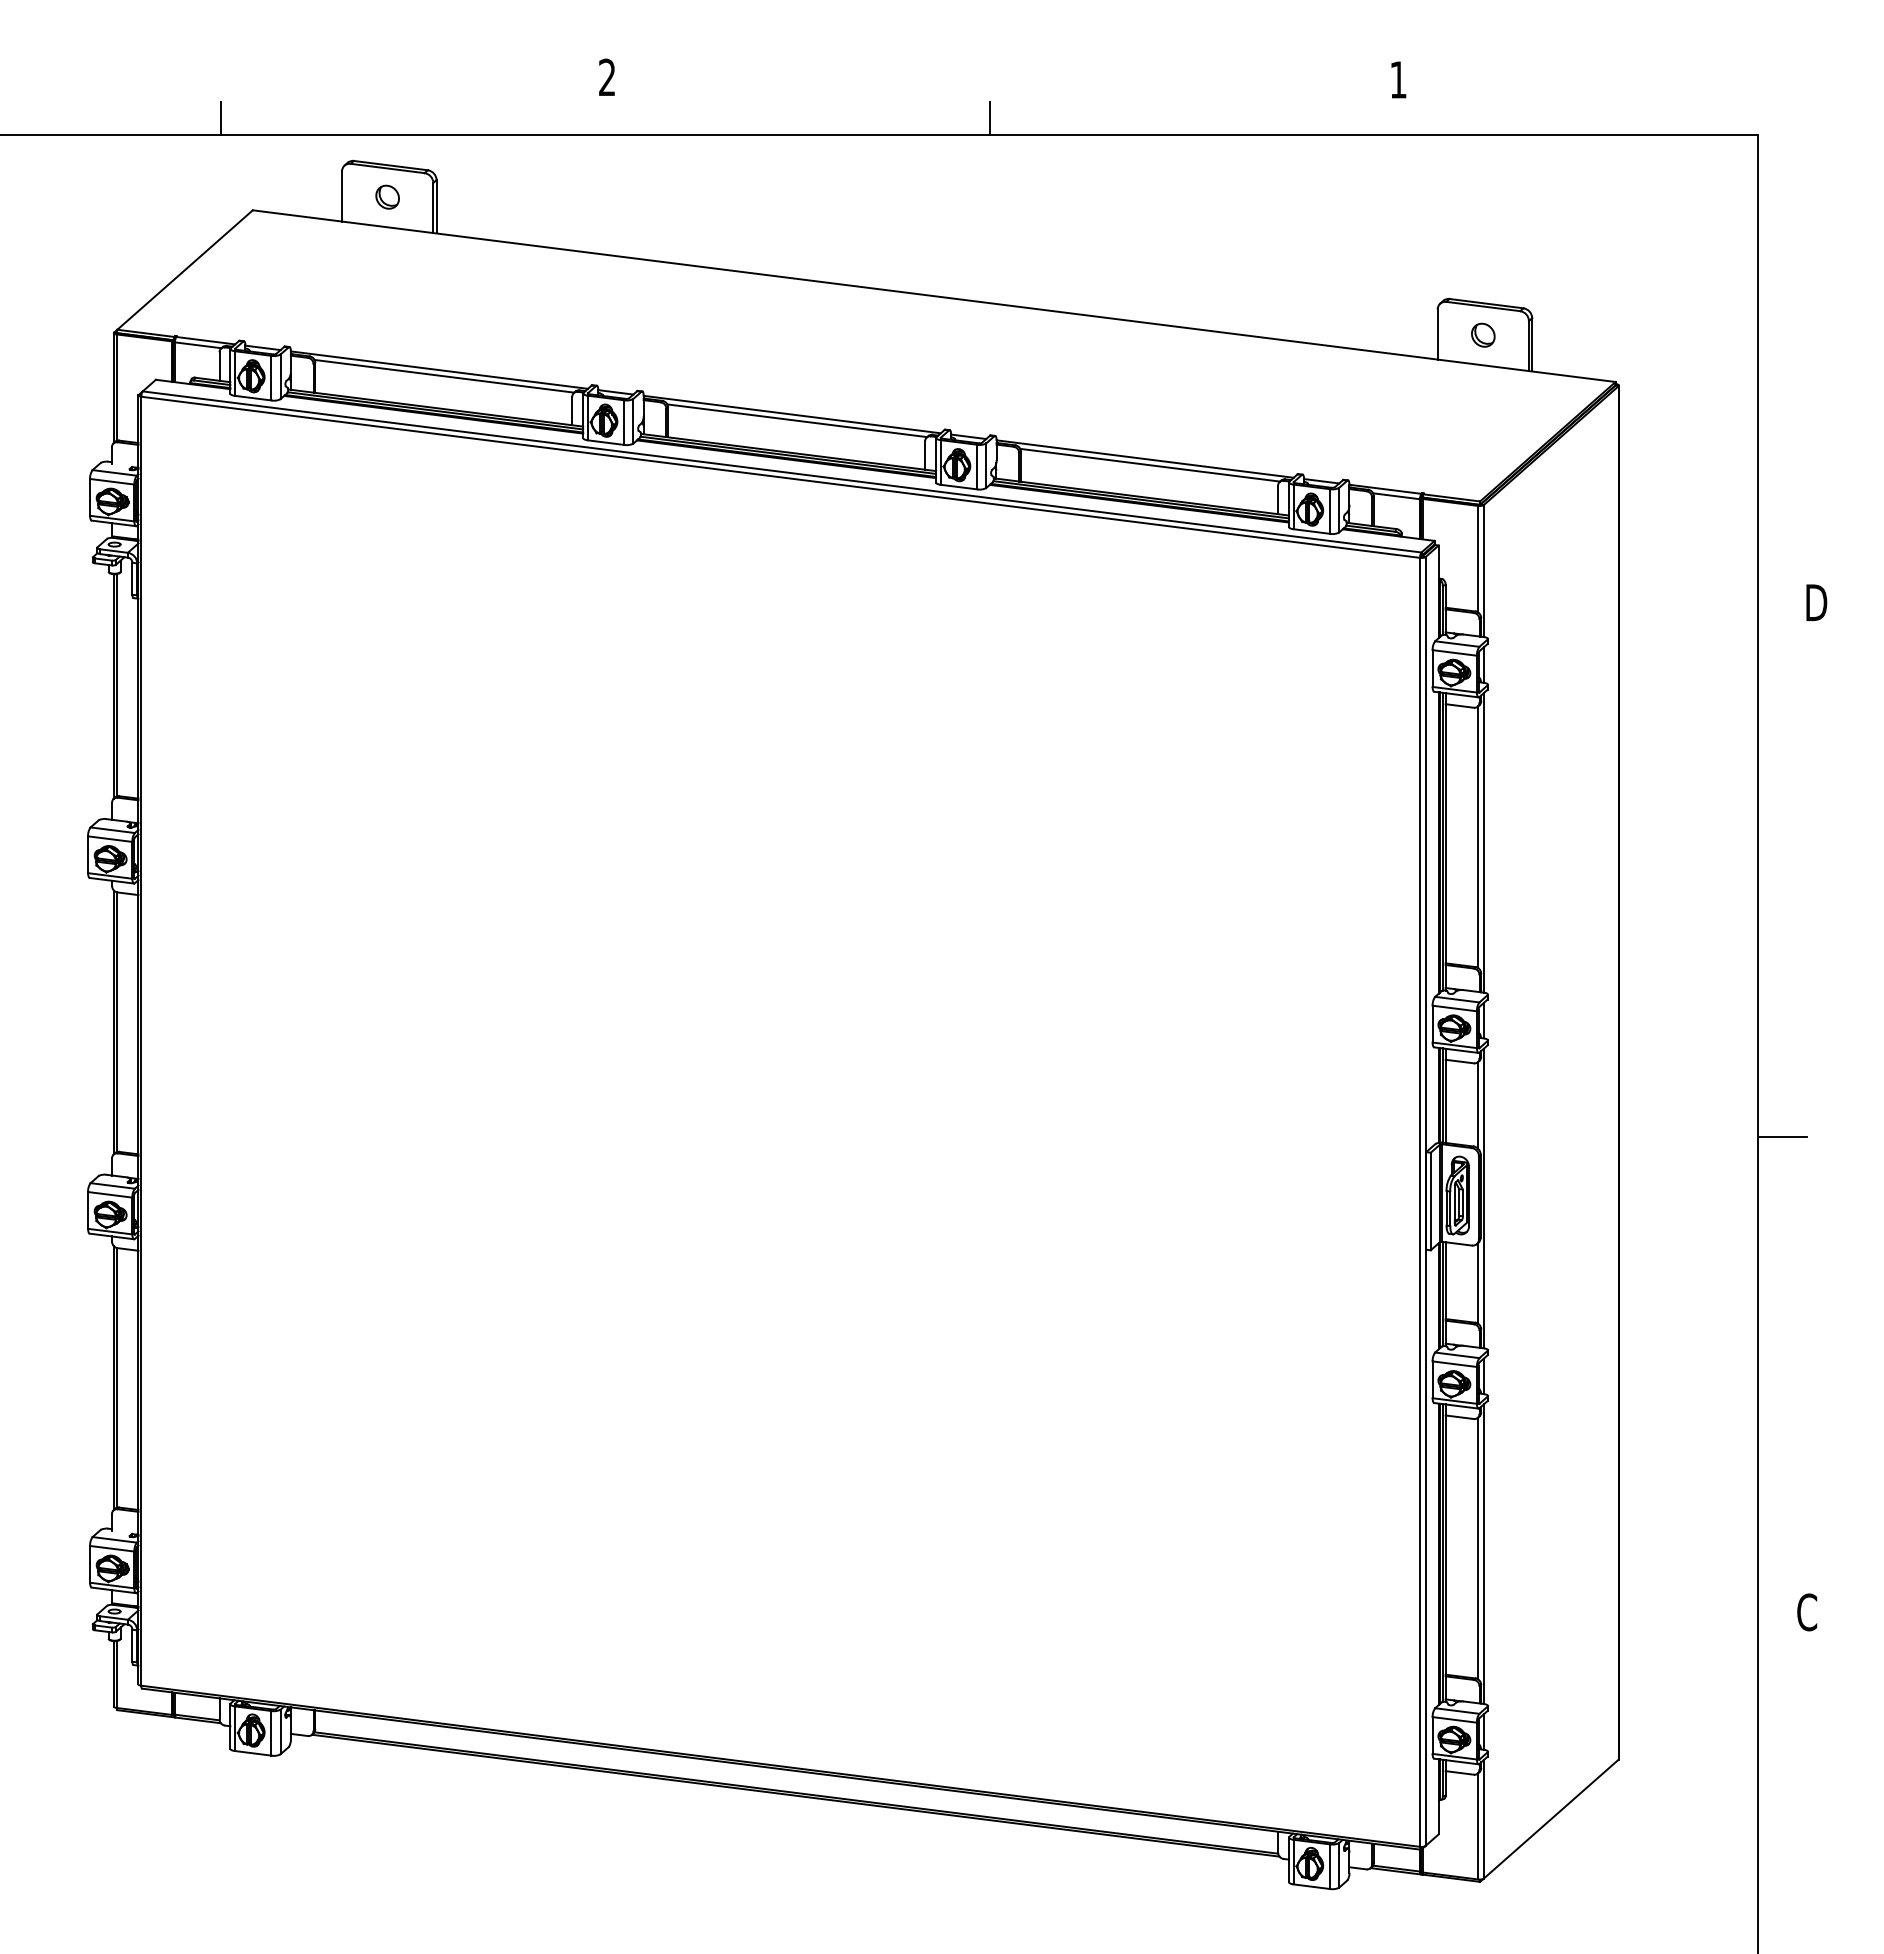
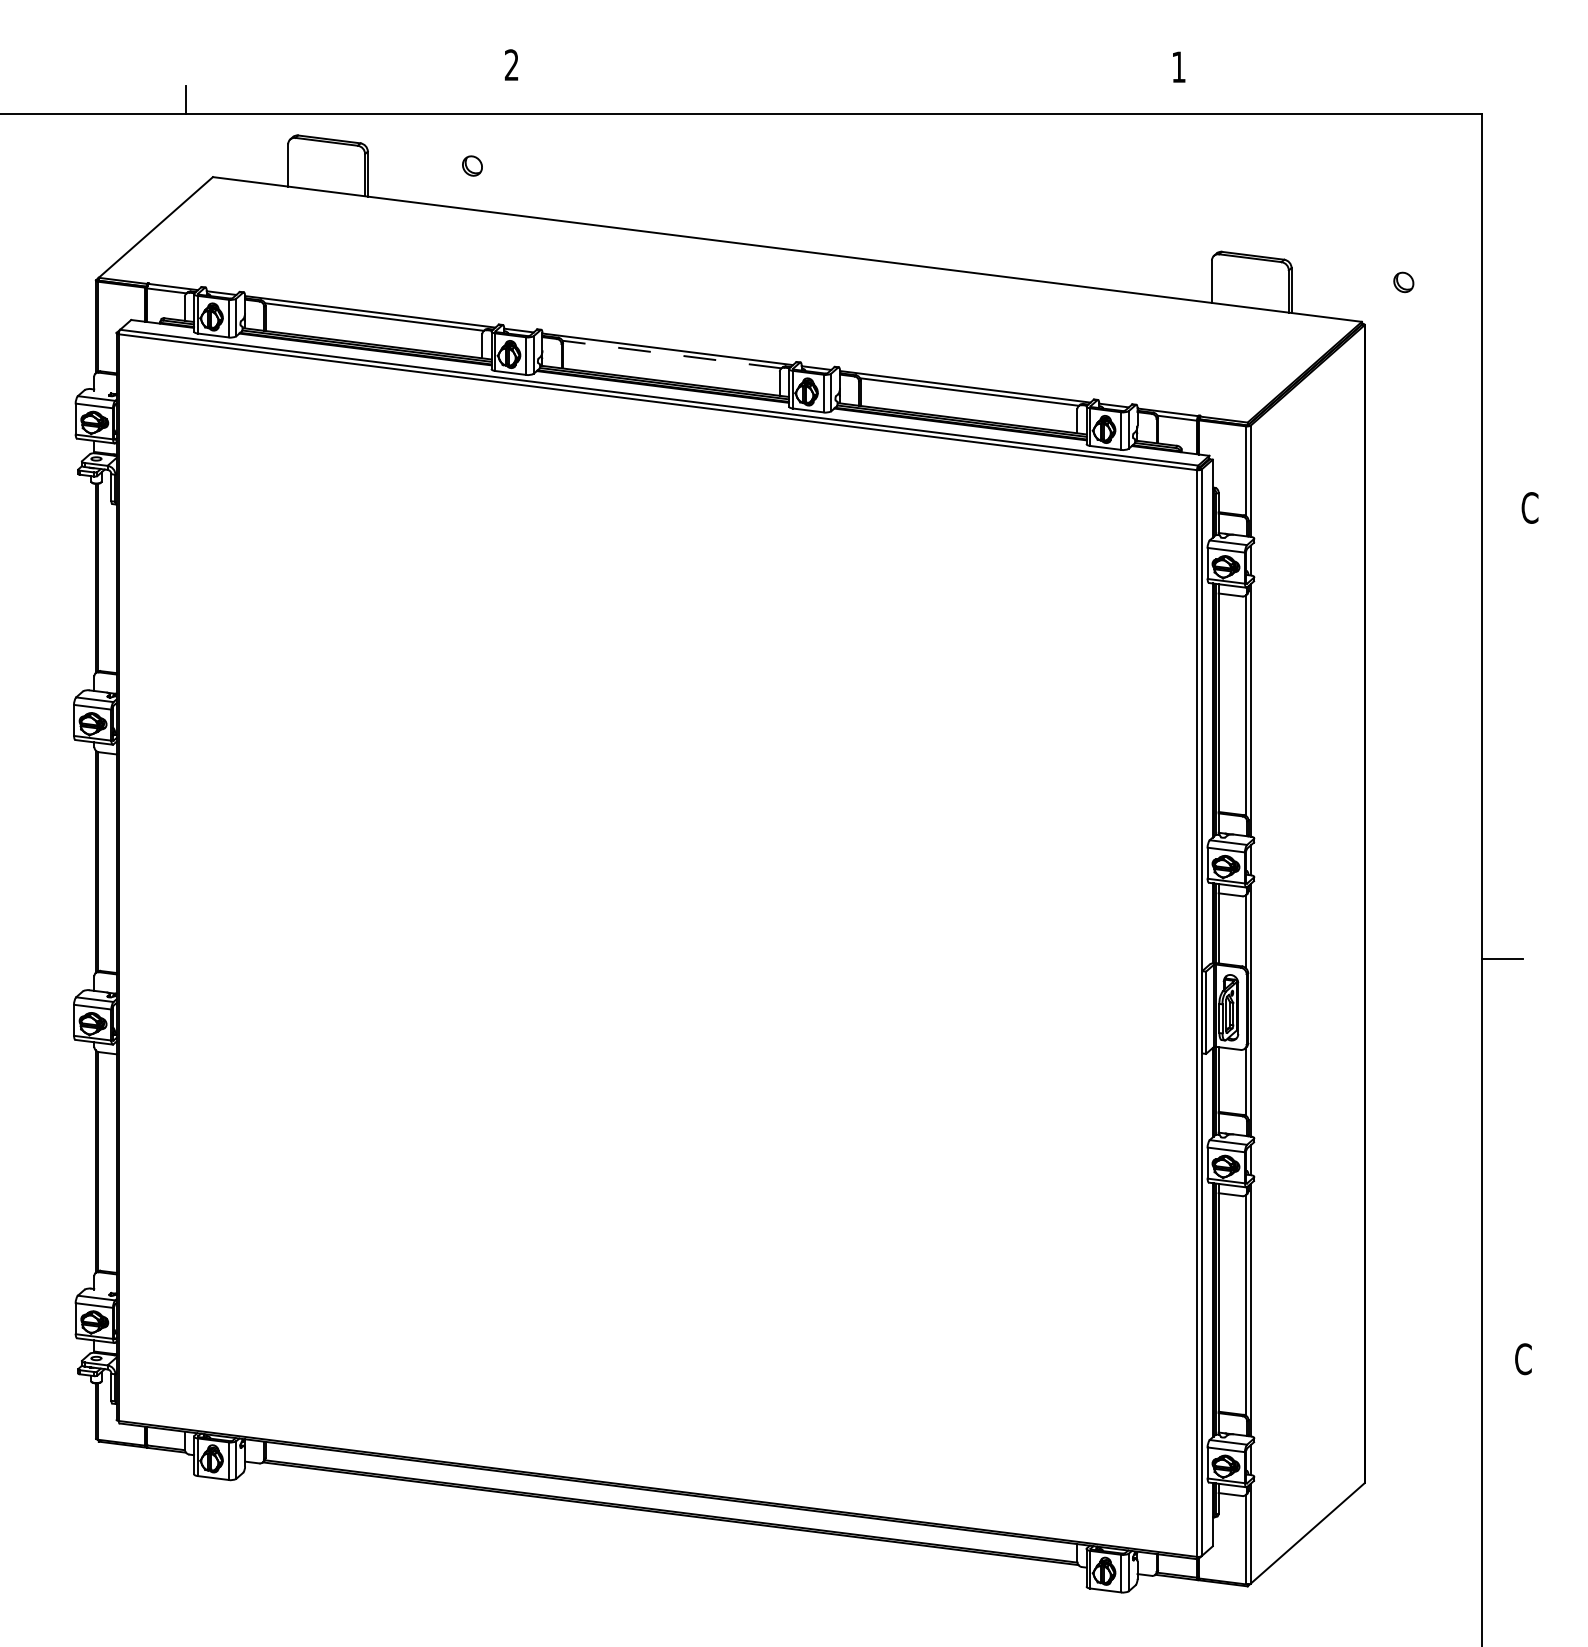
line: (989, 118) -> (834, 99), removed
part: (387, 196) -> (472, 165), moved
part: (1483, 334) -> (1403, 281), moved
line: (797, 420) -> (672, 354), solid -> dashed
text: (1816, 602) -> (1531, 507), D -> C

